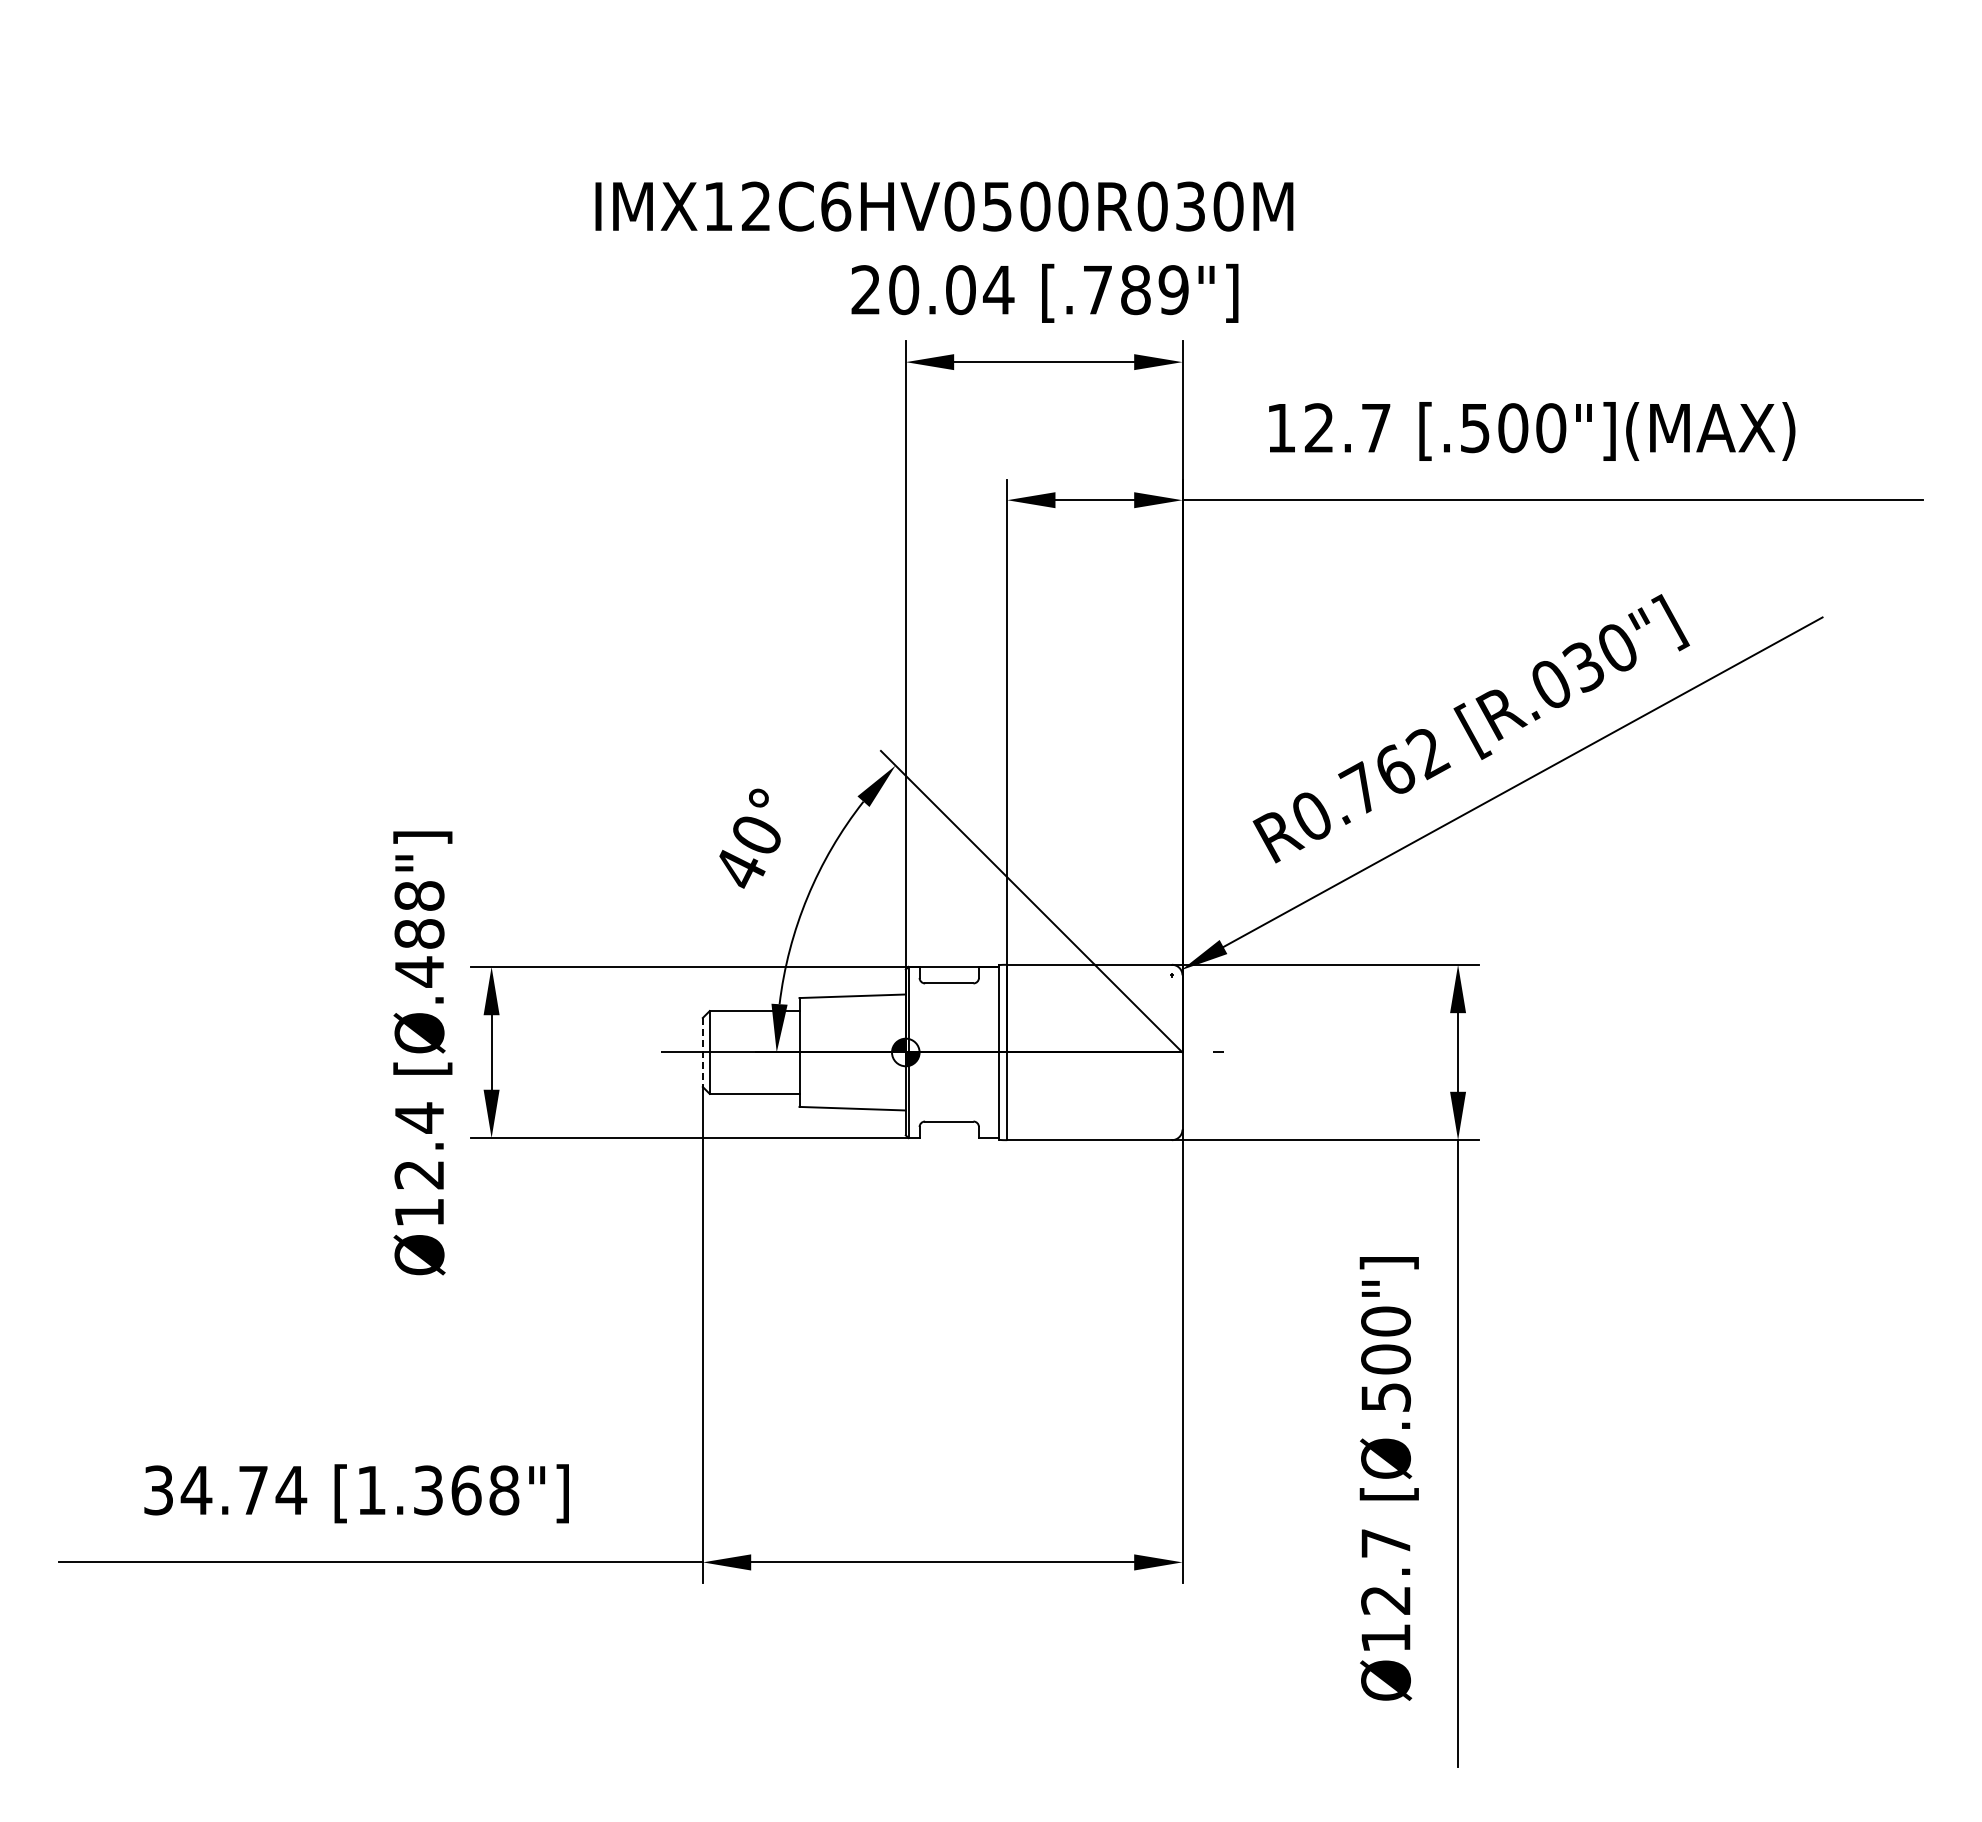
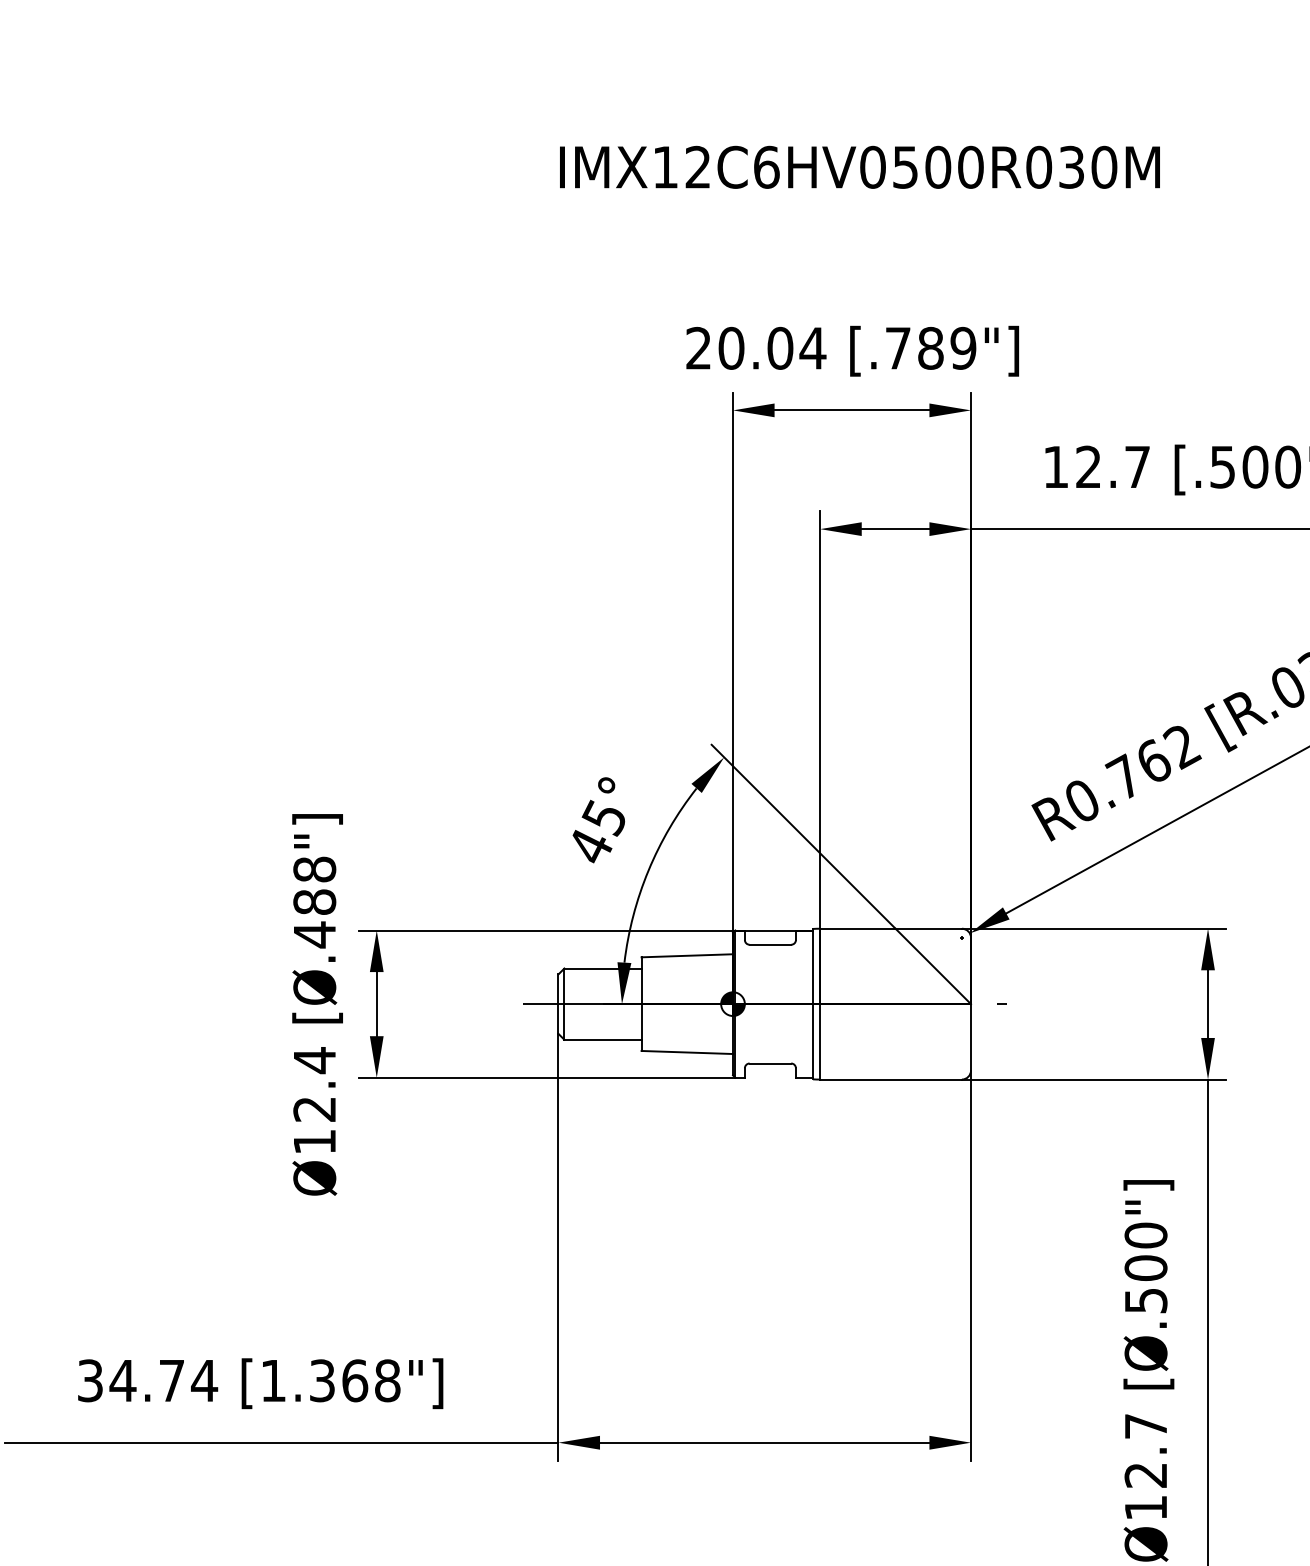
text: (944, 206) -> (860, 167), moved
text: (755, 836) -> (603, 818), 40° -> 45°
line: (702, 1052) -> (558, 1004), dashed -> solid

